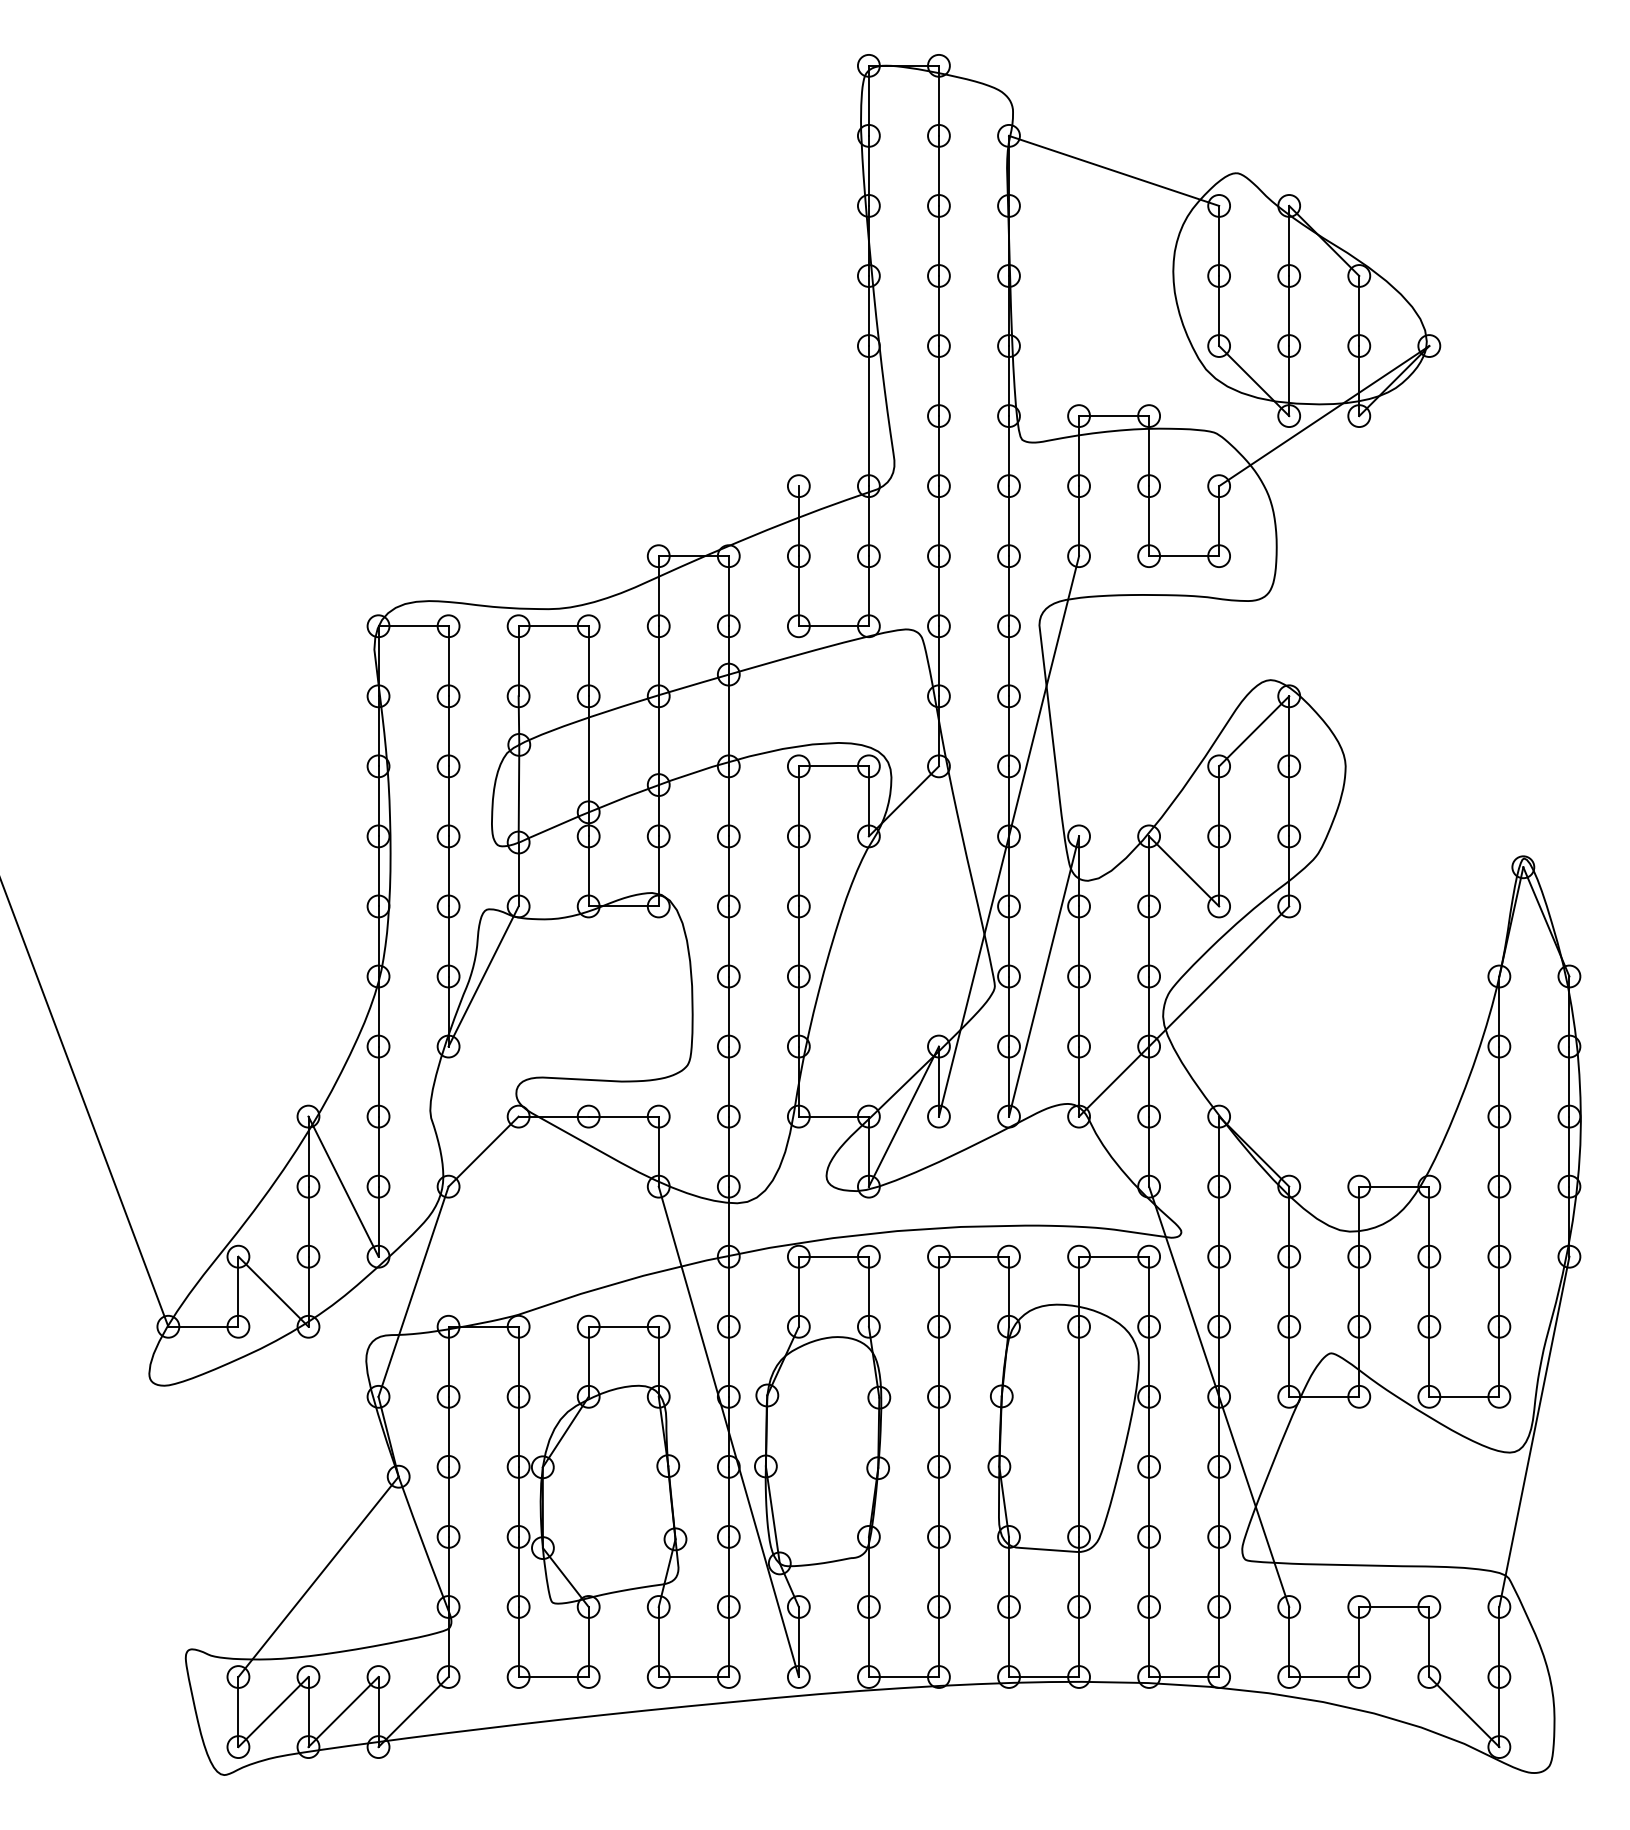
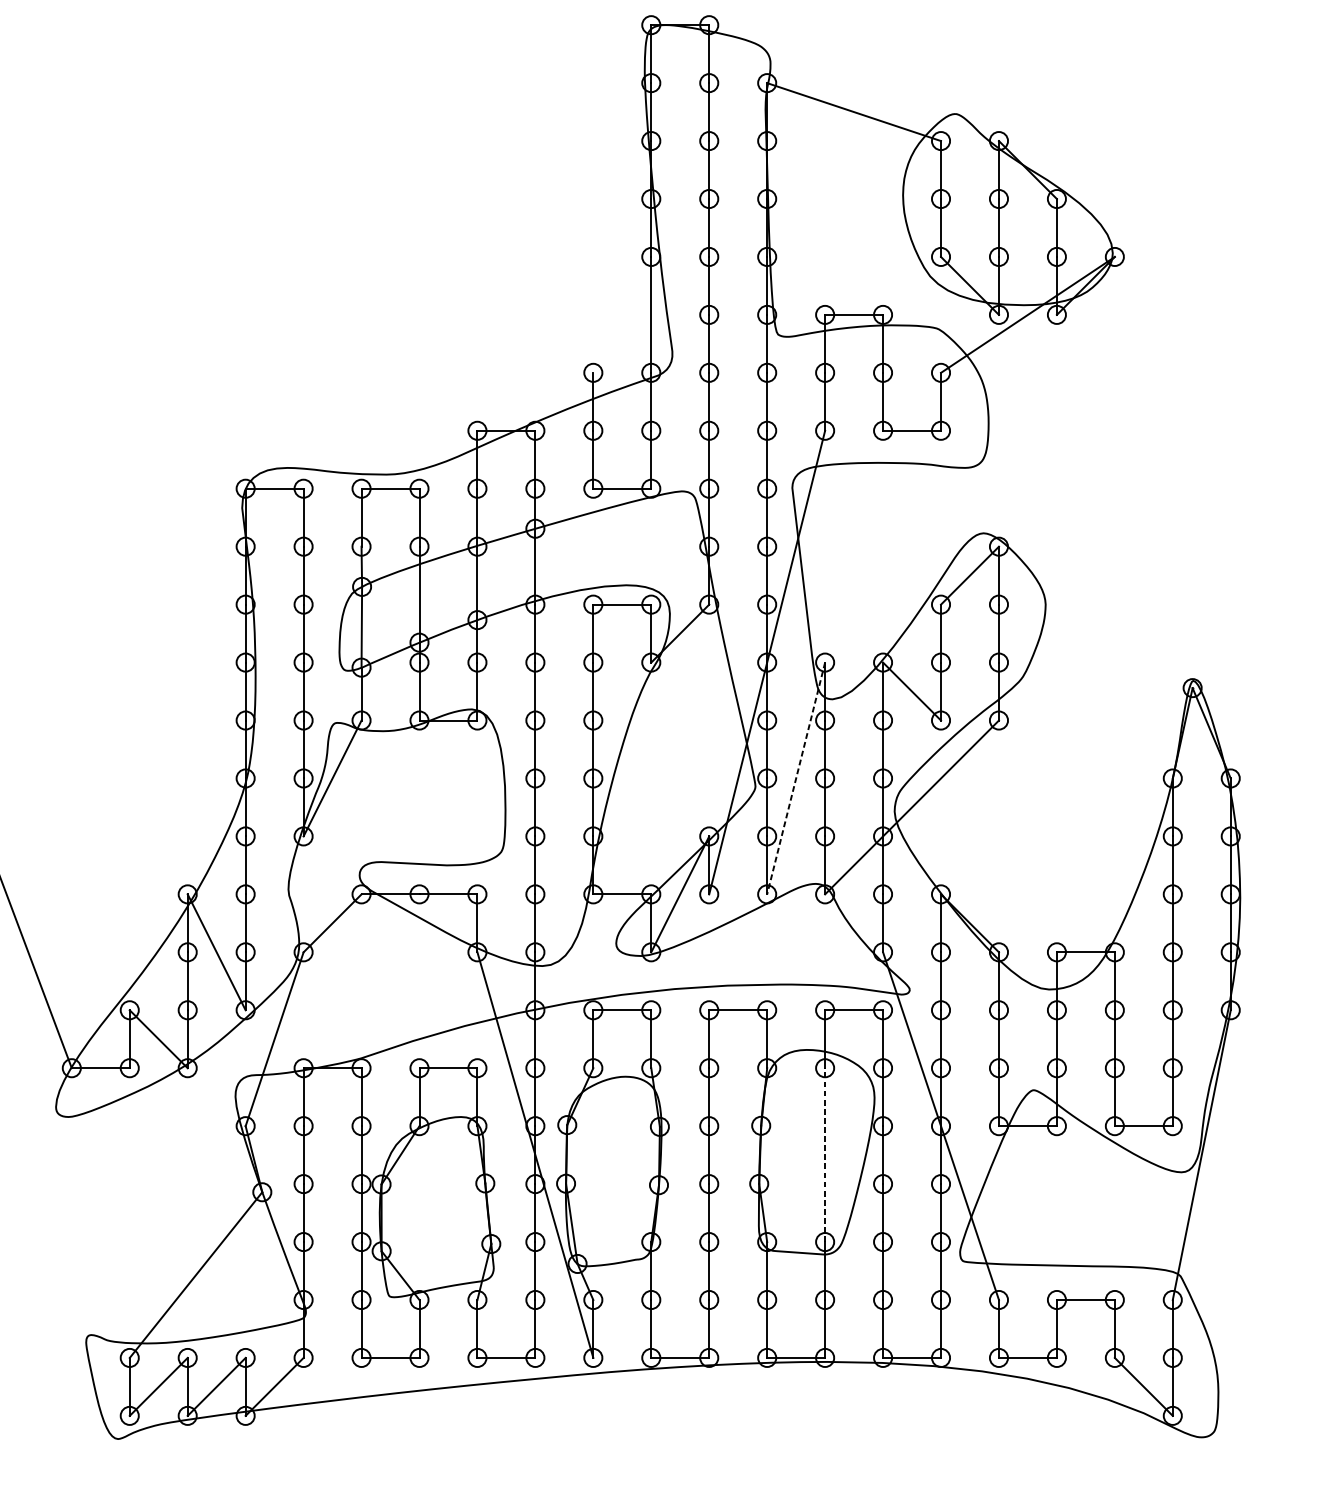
line: (1043, 976) -> (795, 778), solid -> dashed
line: (1079, 1431) -> (825, 1154), solid -> dashed

